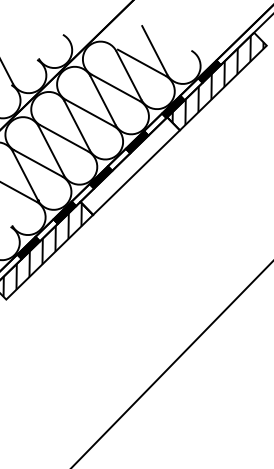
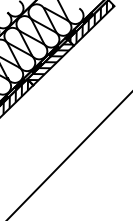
hatch: (129, 166) -> (50, 62), added

